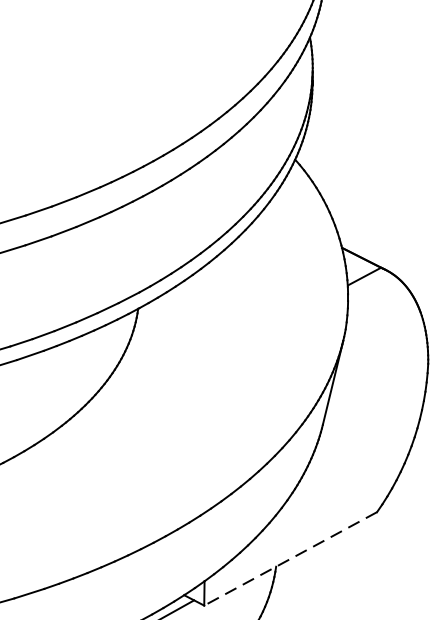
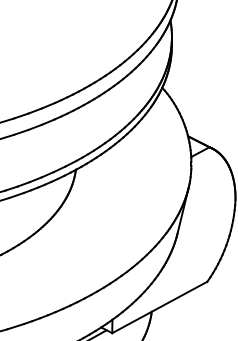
line: (290, 558) -> (159, 307), dashed -> solid

